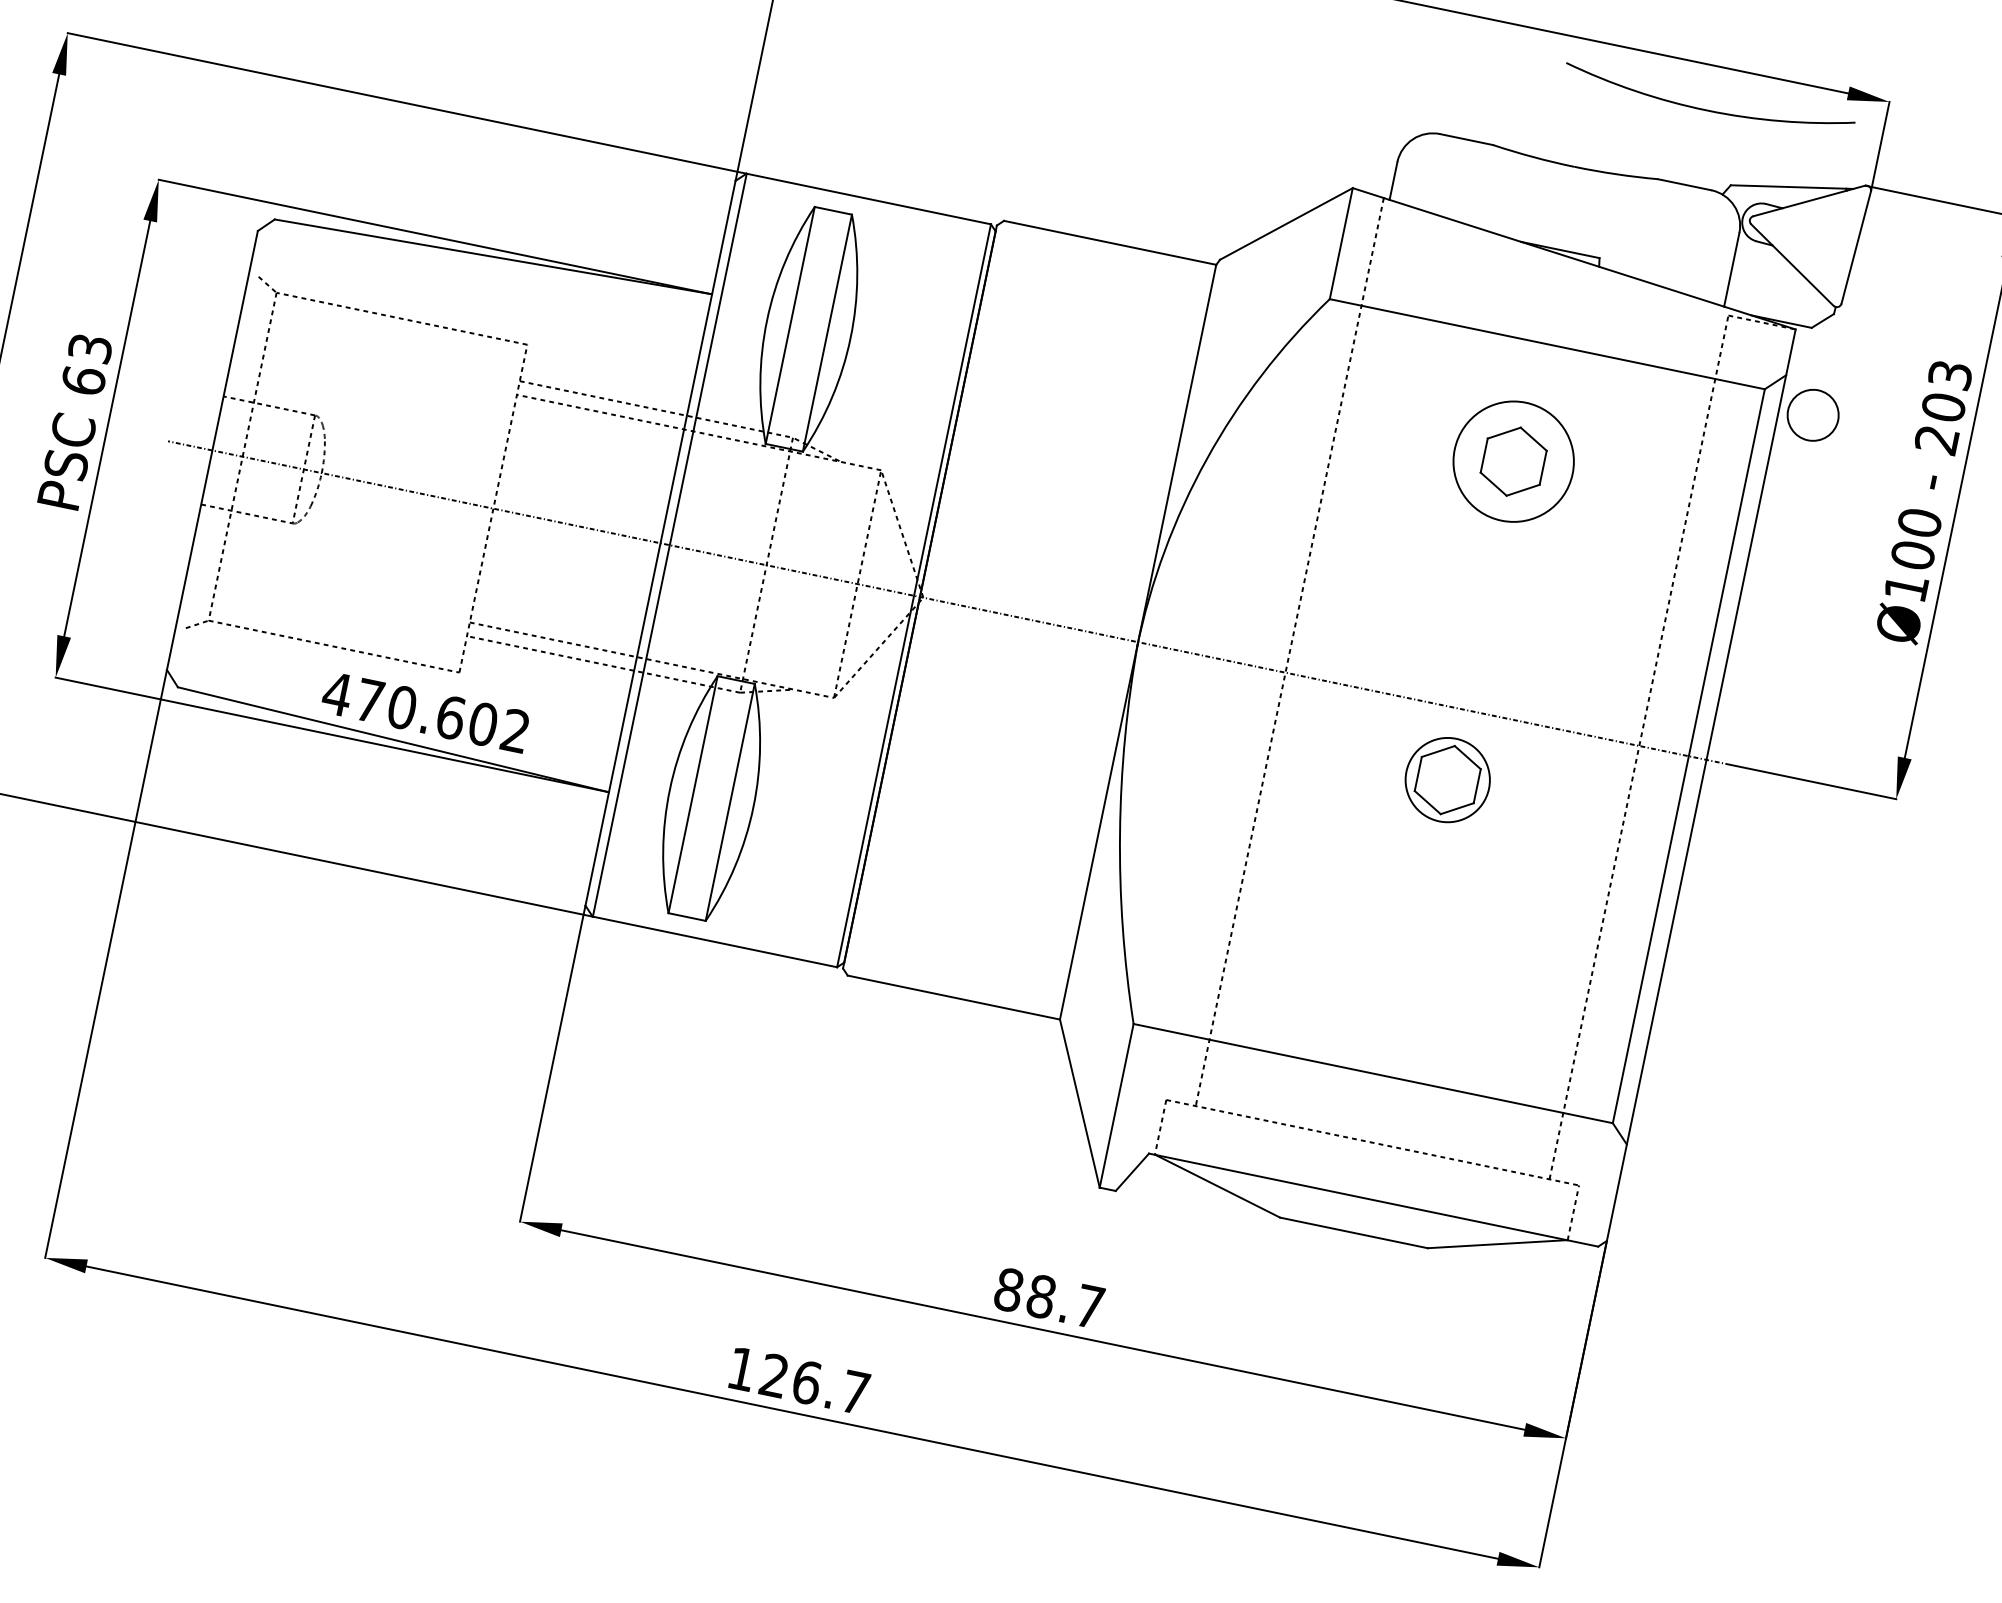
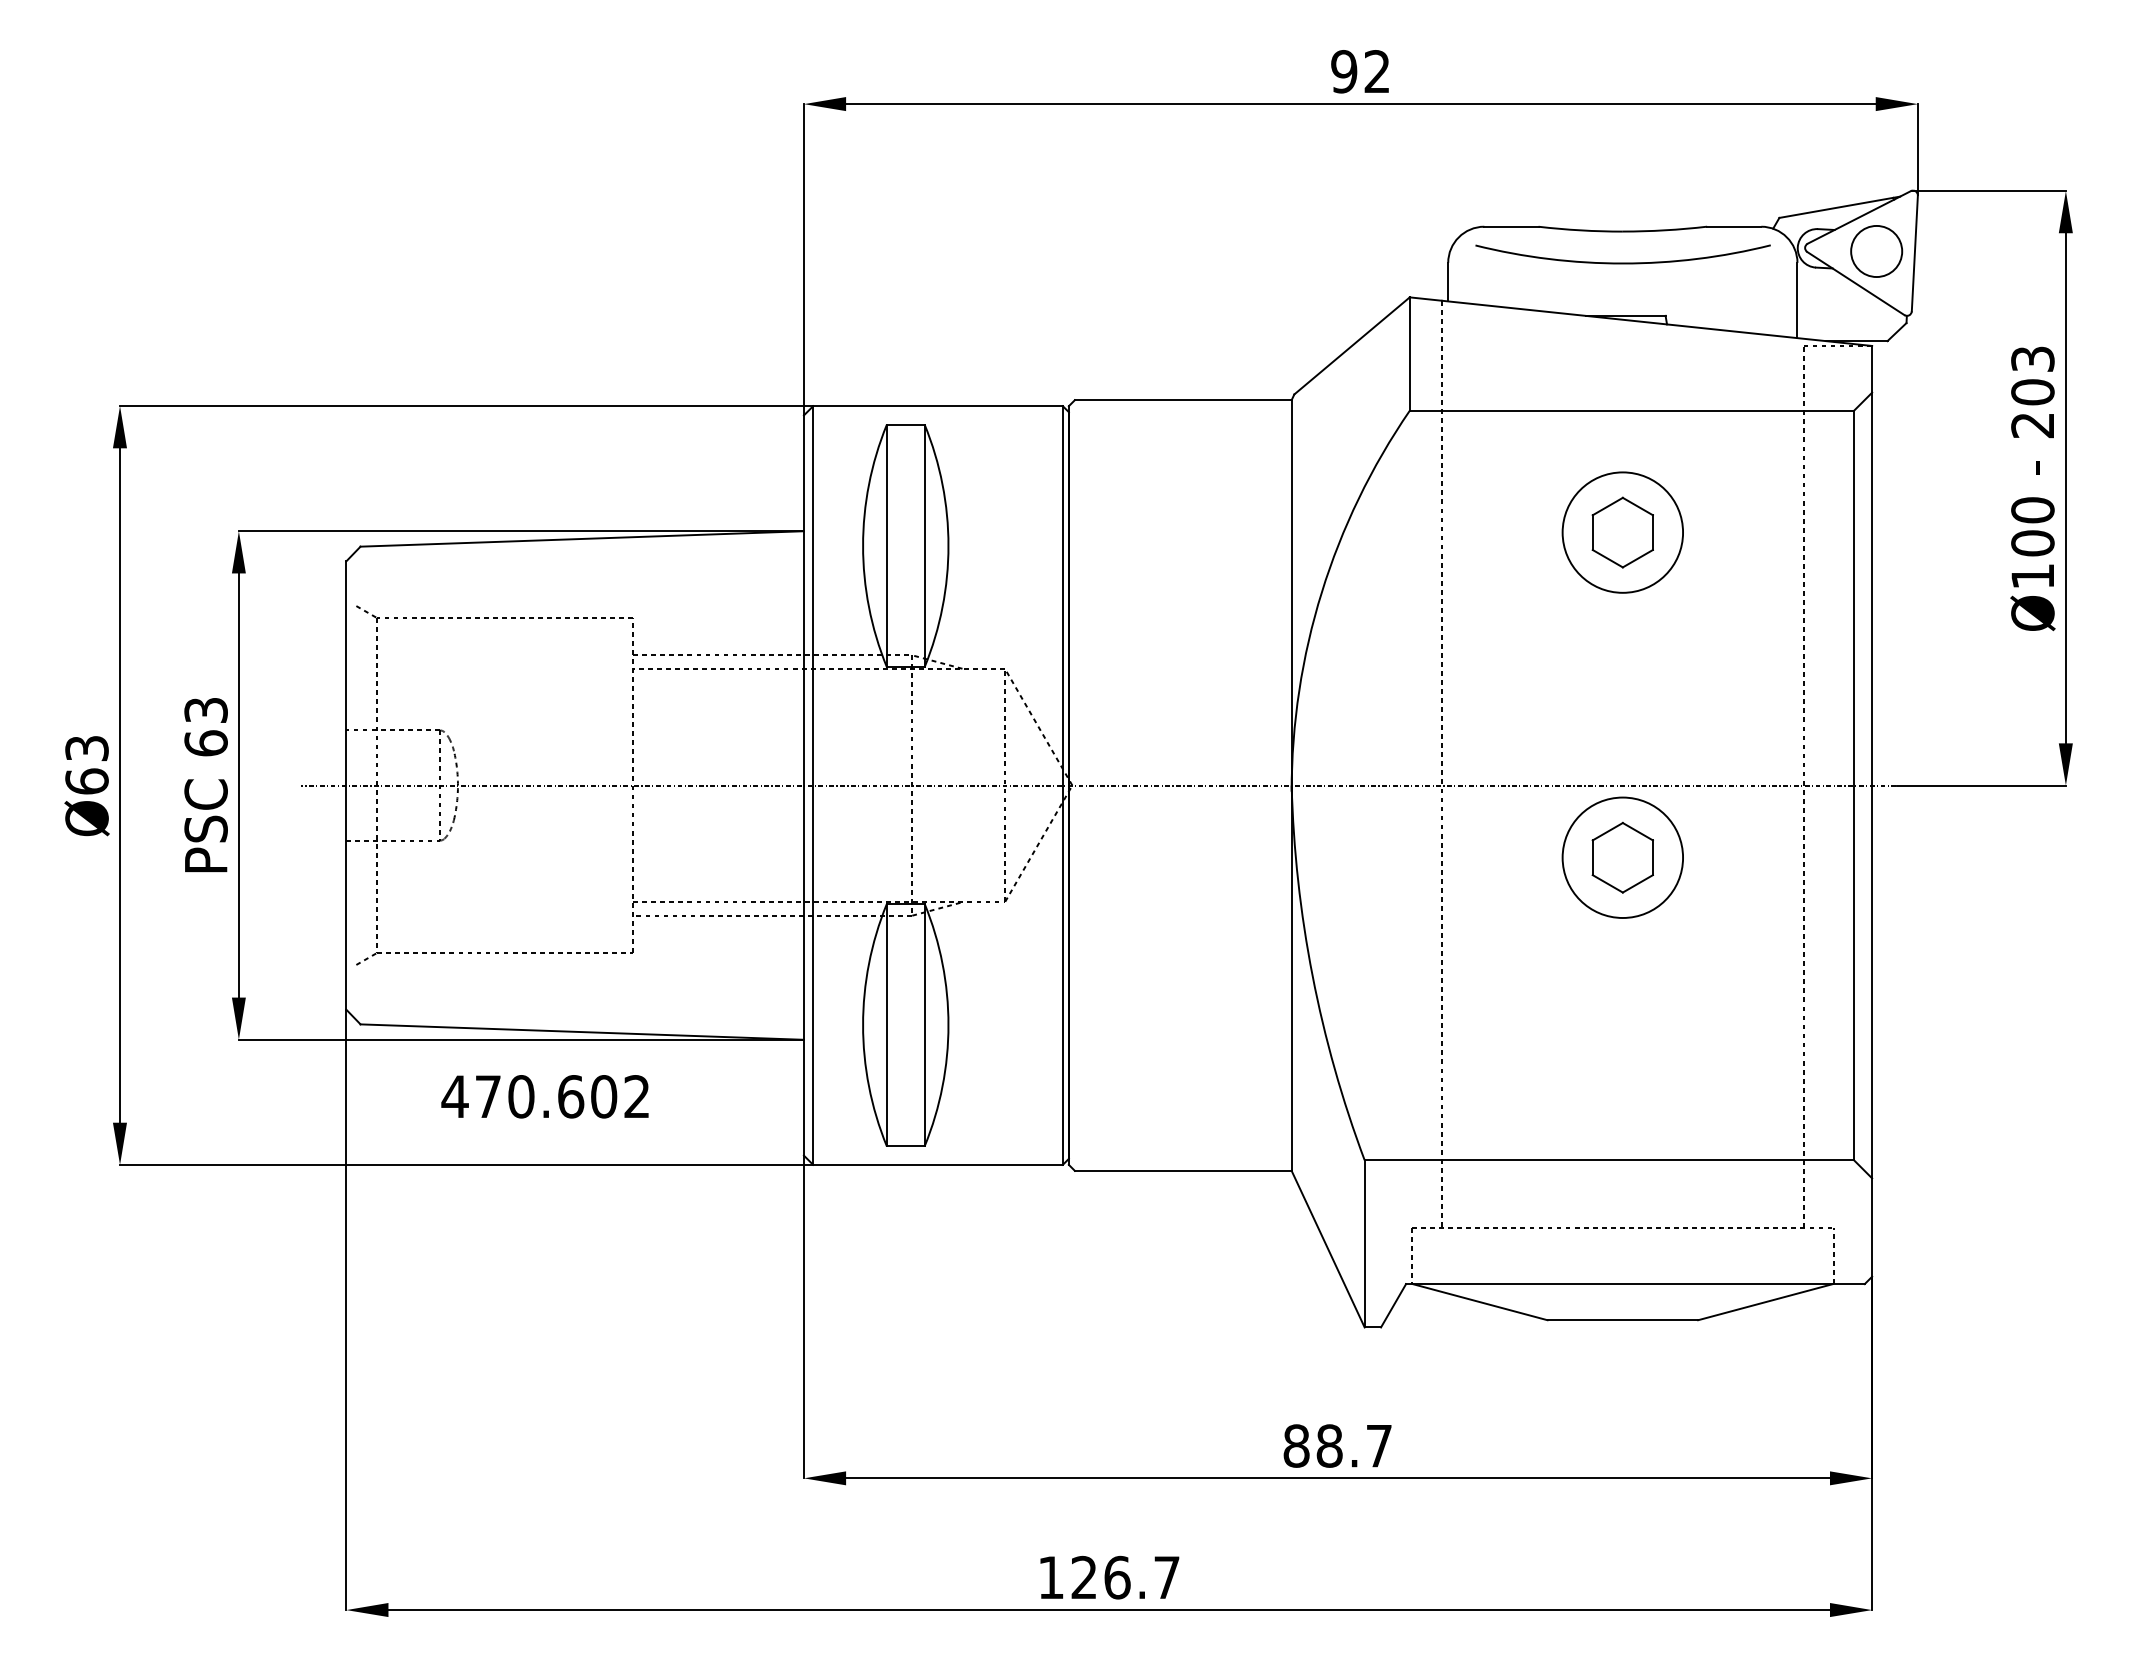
arc: (1706, 109) -> (1622, 262), moved
circle: (1812, 415) -> (1876, 251), moved
text: (424, 712) -> (544, 1096), moved
circle: (1447, 779) -> (1622, 857), size x1.43

